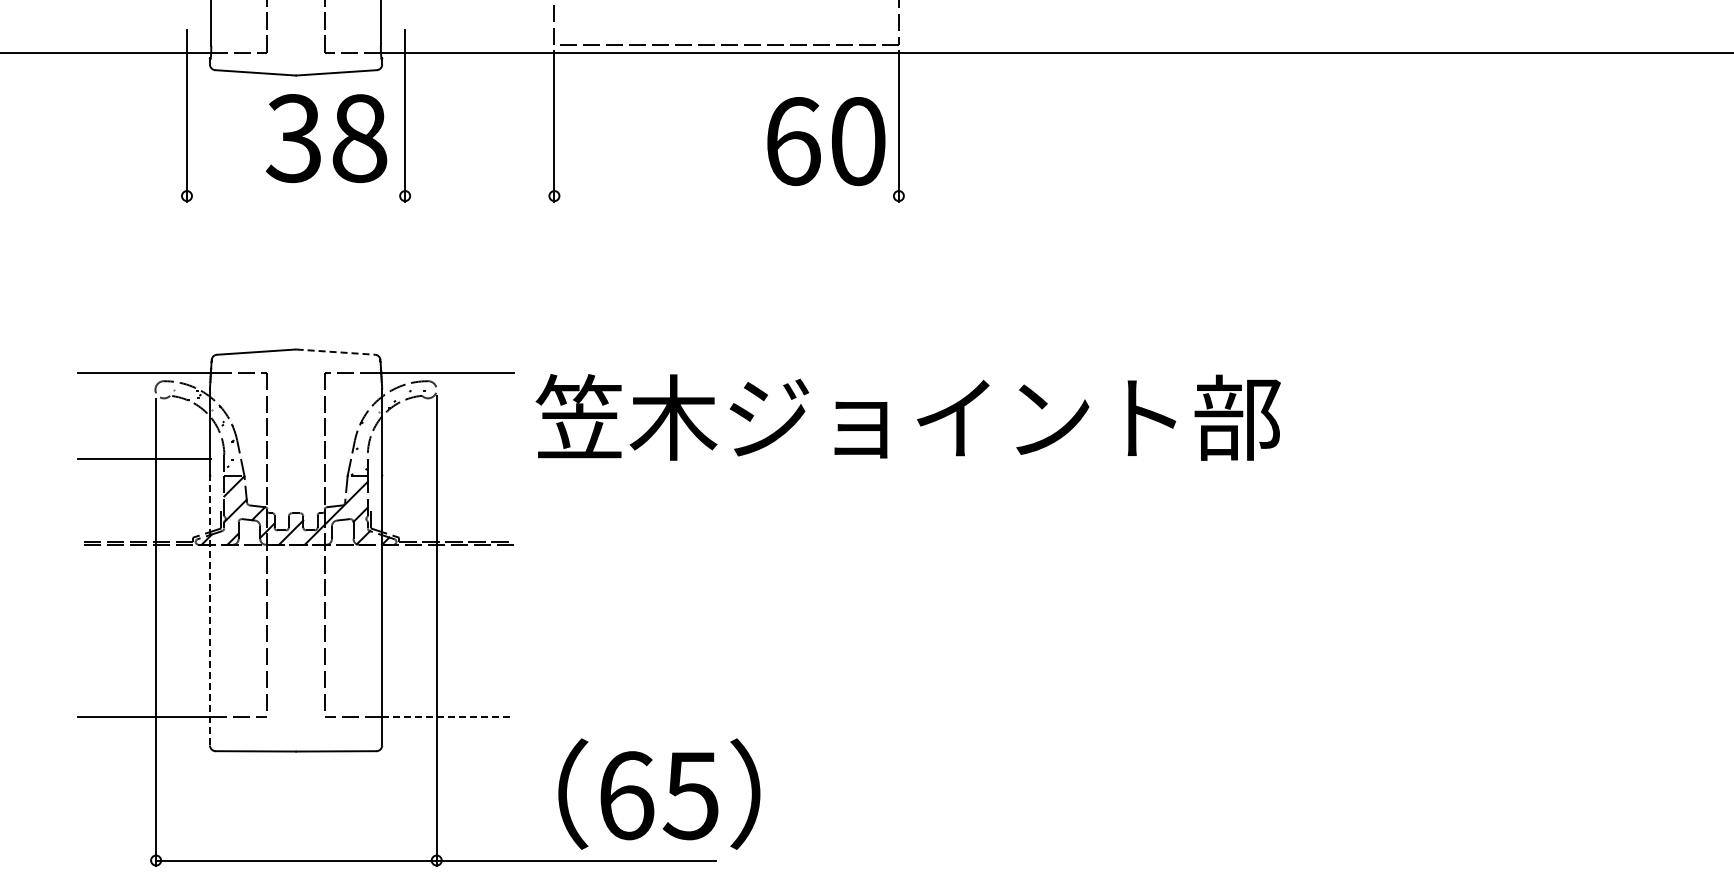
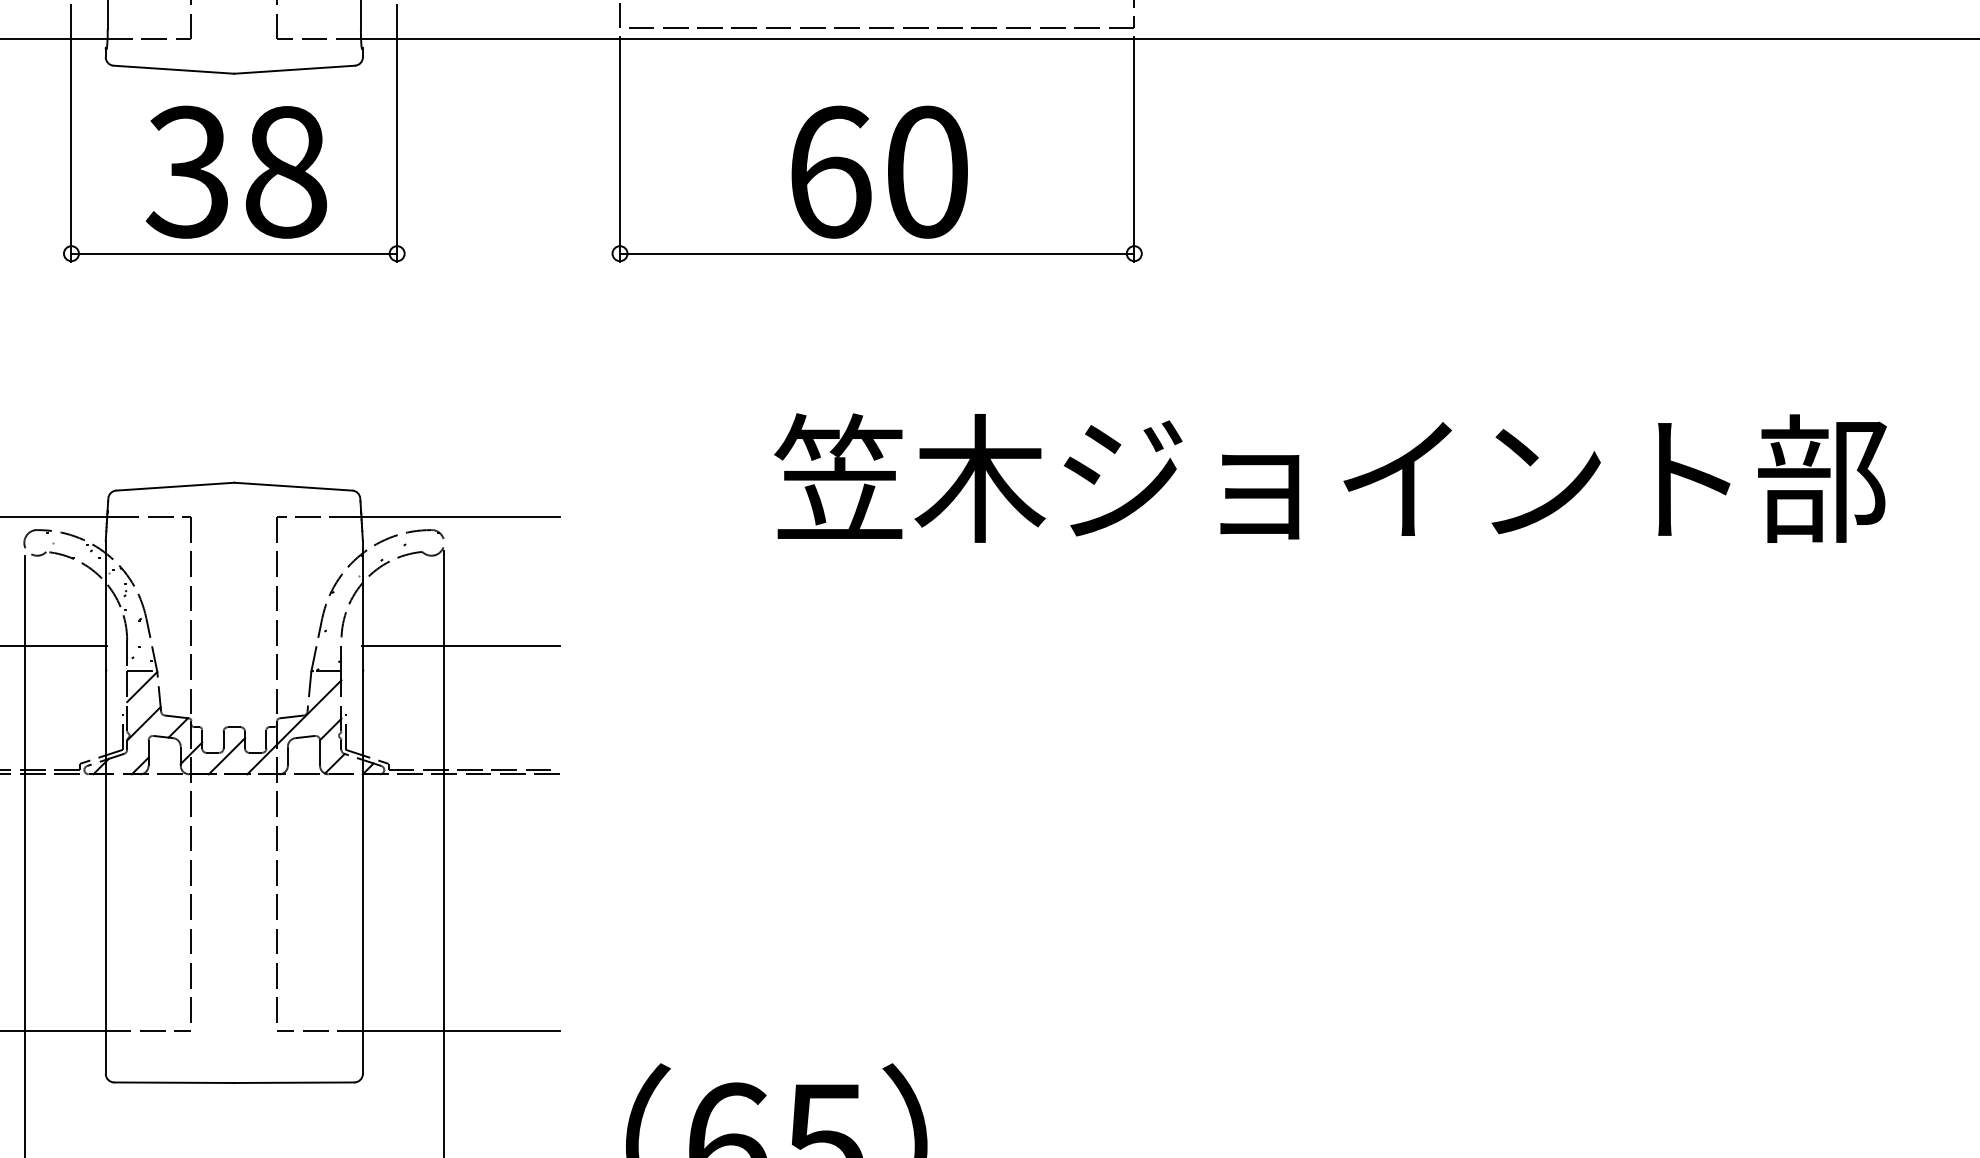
text: (326, 138) -> (236, 172), moved
text: (826, 141) -> (879, 172), moved
line: (296, 196) -> (234, 254), added
line: (726, 196) -> (876, 254), added
line: (336, 352) -> (294, 487), dashed -> solid
text: (907, 417) -> (1329, 478), moved
line: (447, 458) -> (460, 645), added
line: (209, 610) -> (105, 872), dashed -> solid
line: (448, 717) -> (461, 1032), dashed -> solid

